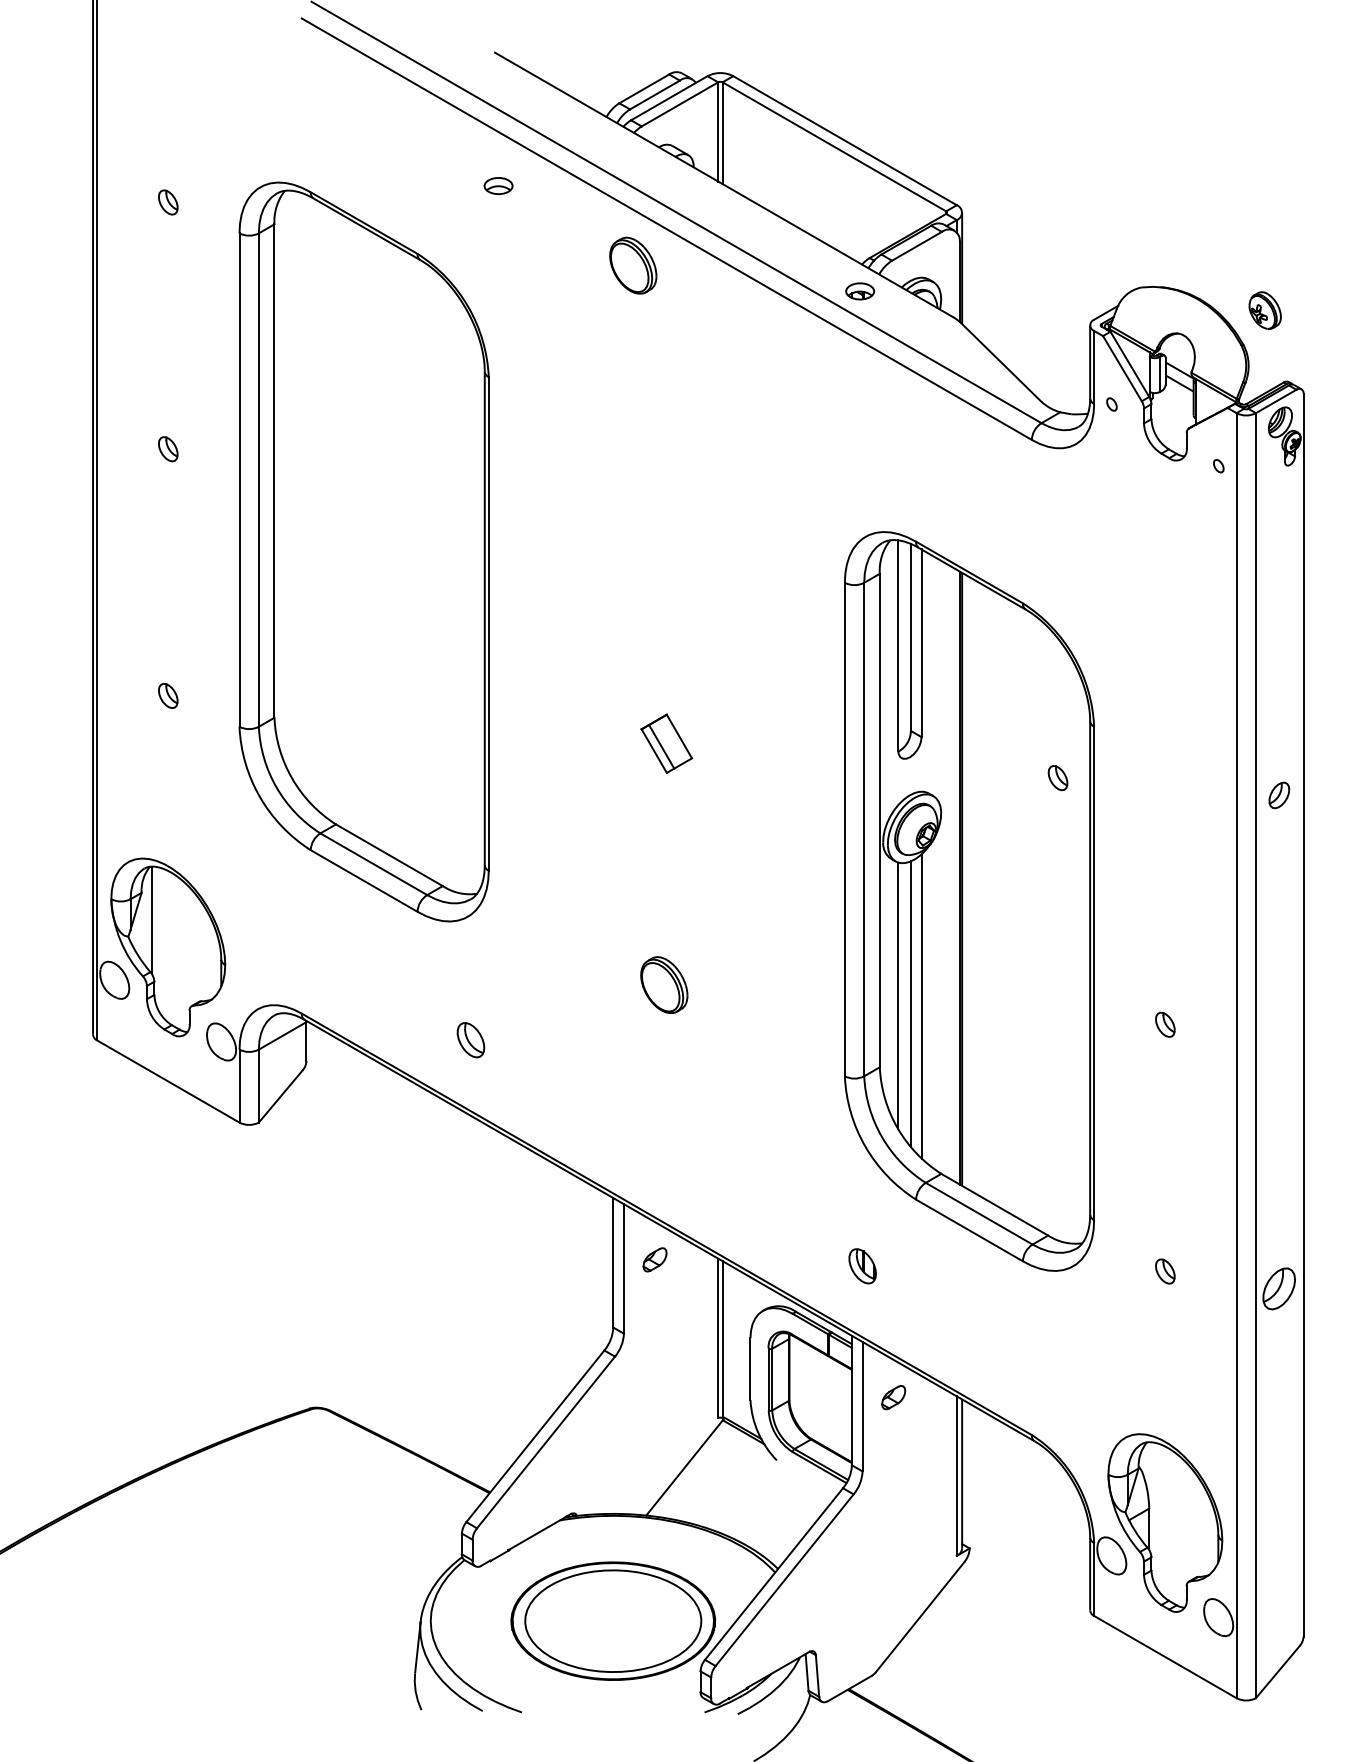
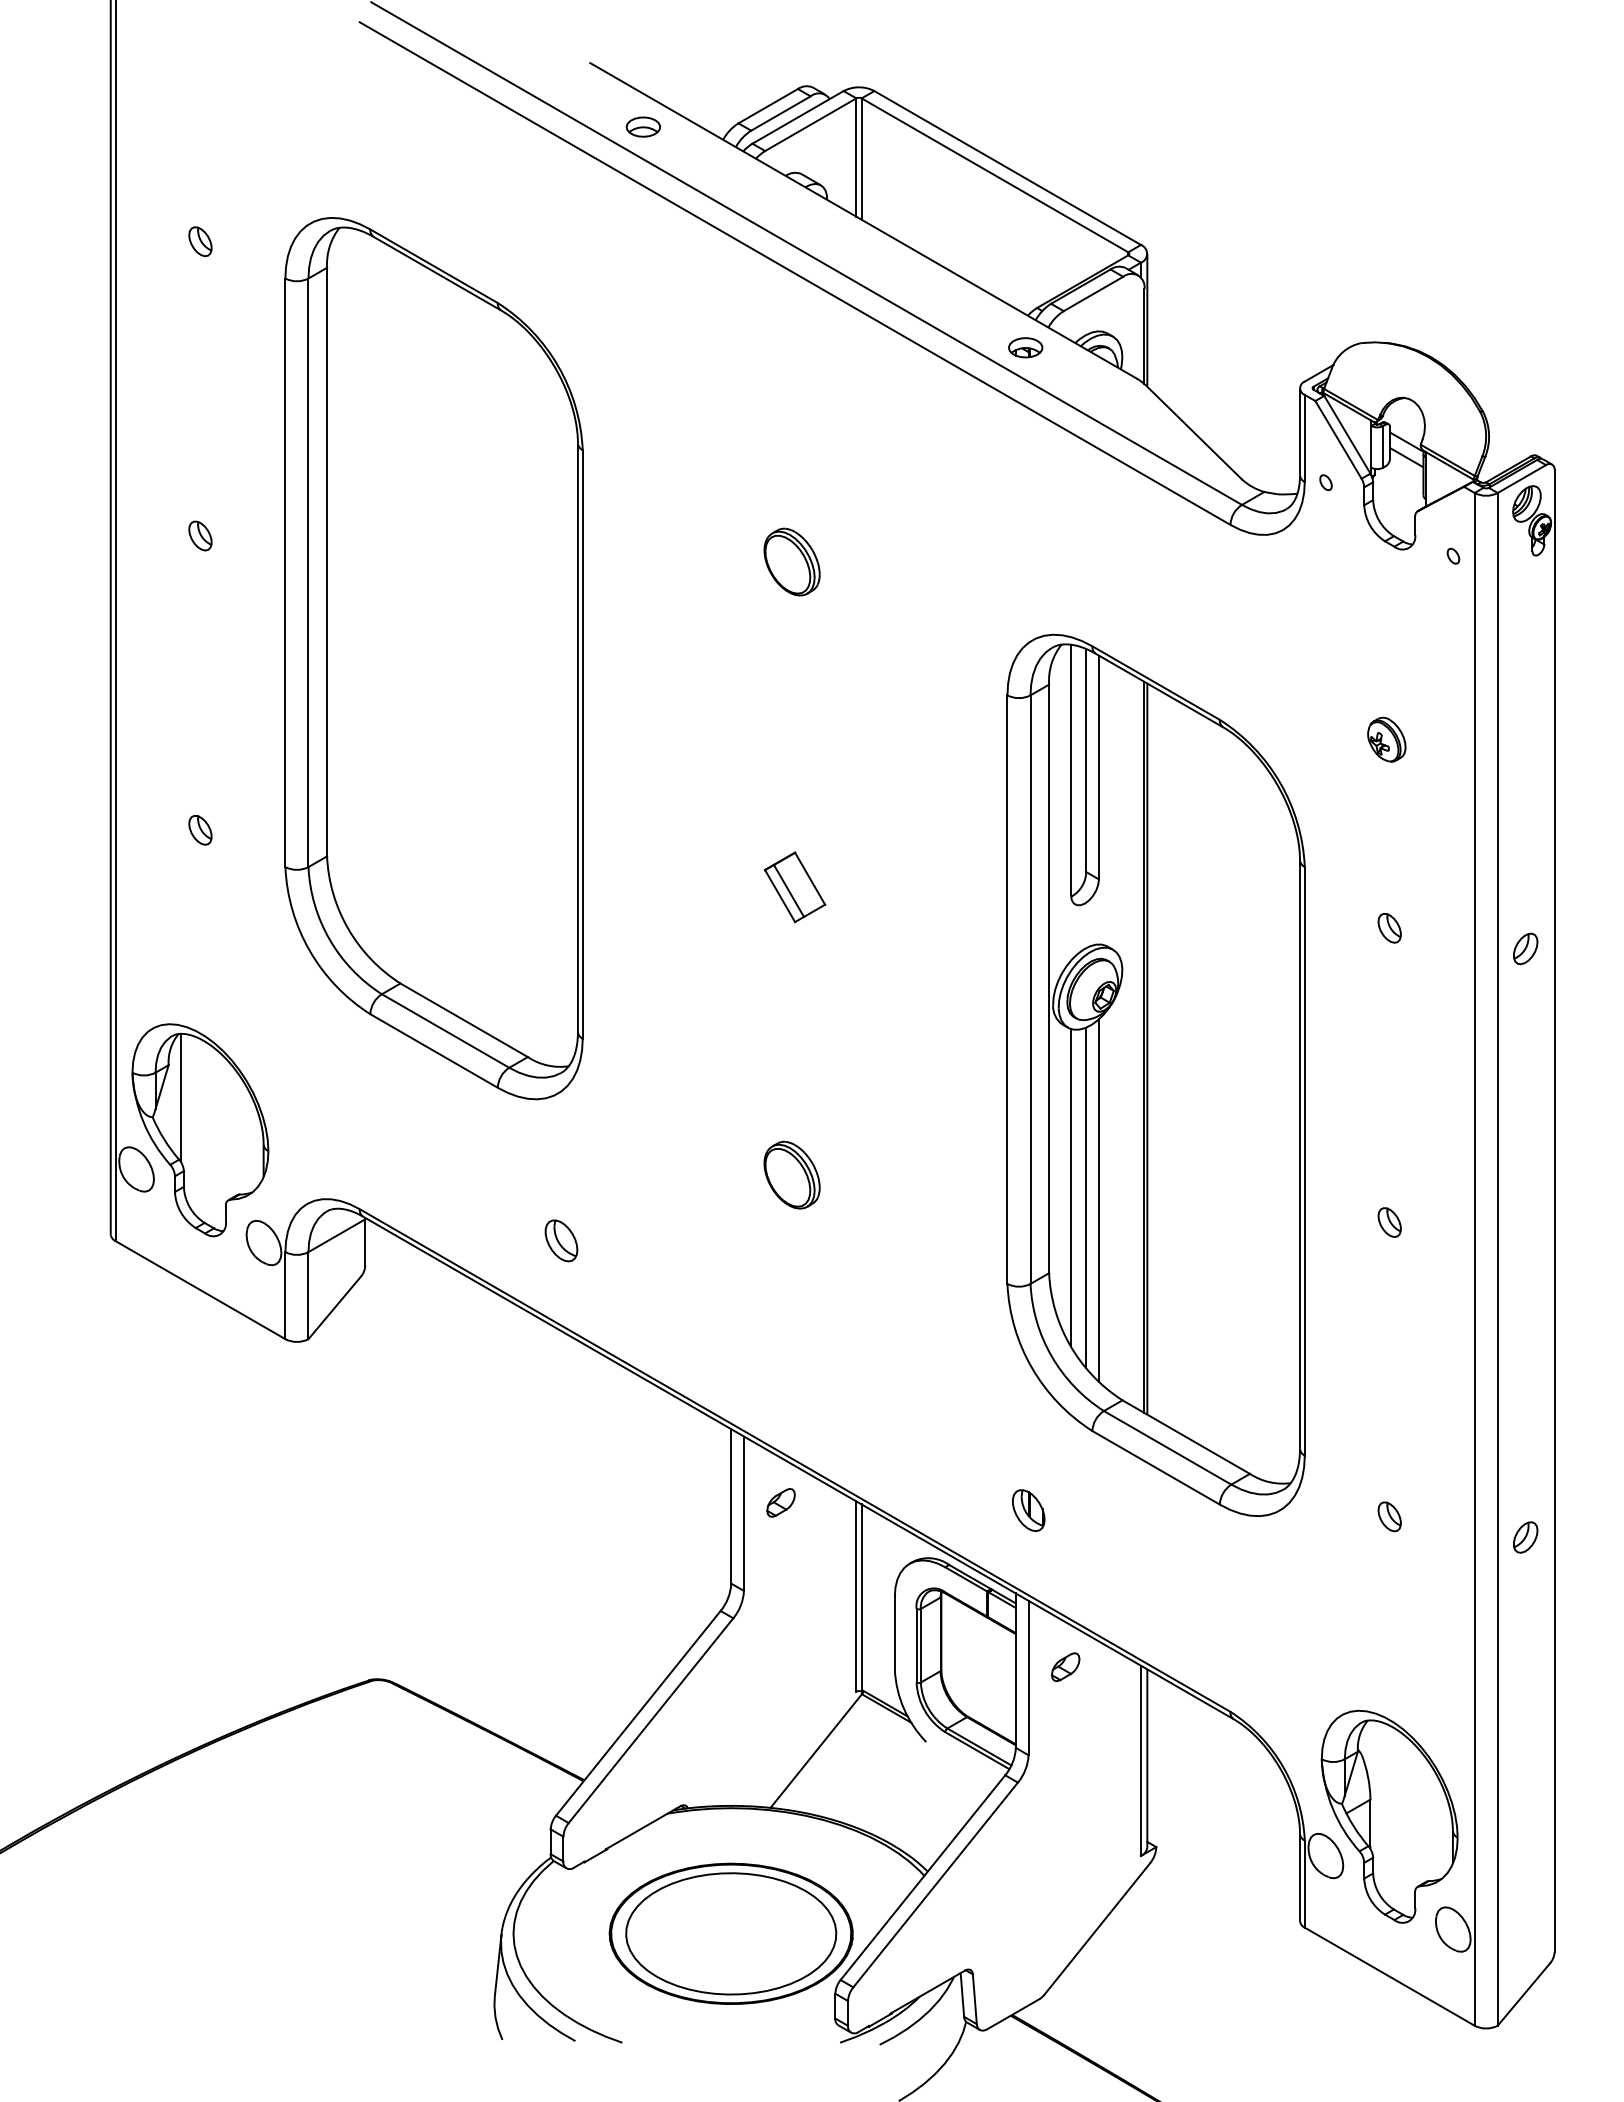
part: (497, 185) -> (642, 126), moved
part: (632, 265) -> (791, 561), moved
part: (1264, 310) -> (1386, 739), moved
part: (1057, 778) -> (1389, 928), moved
part: (1279, 1288) -> (1525, 1537), size x0.62

